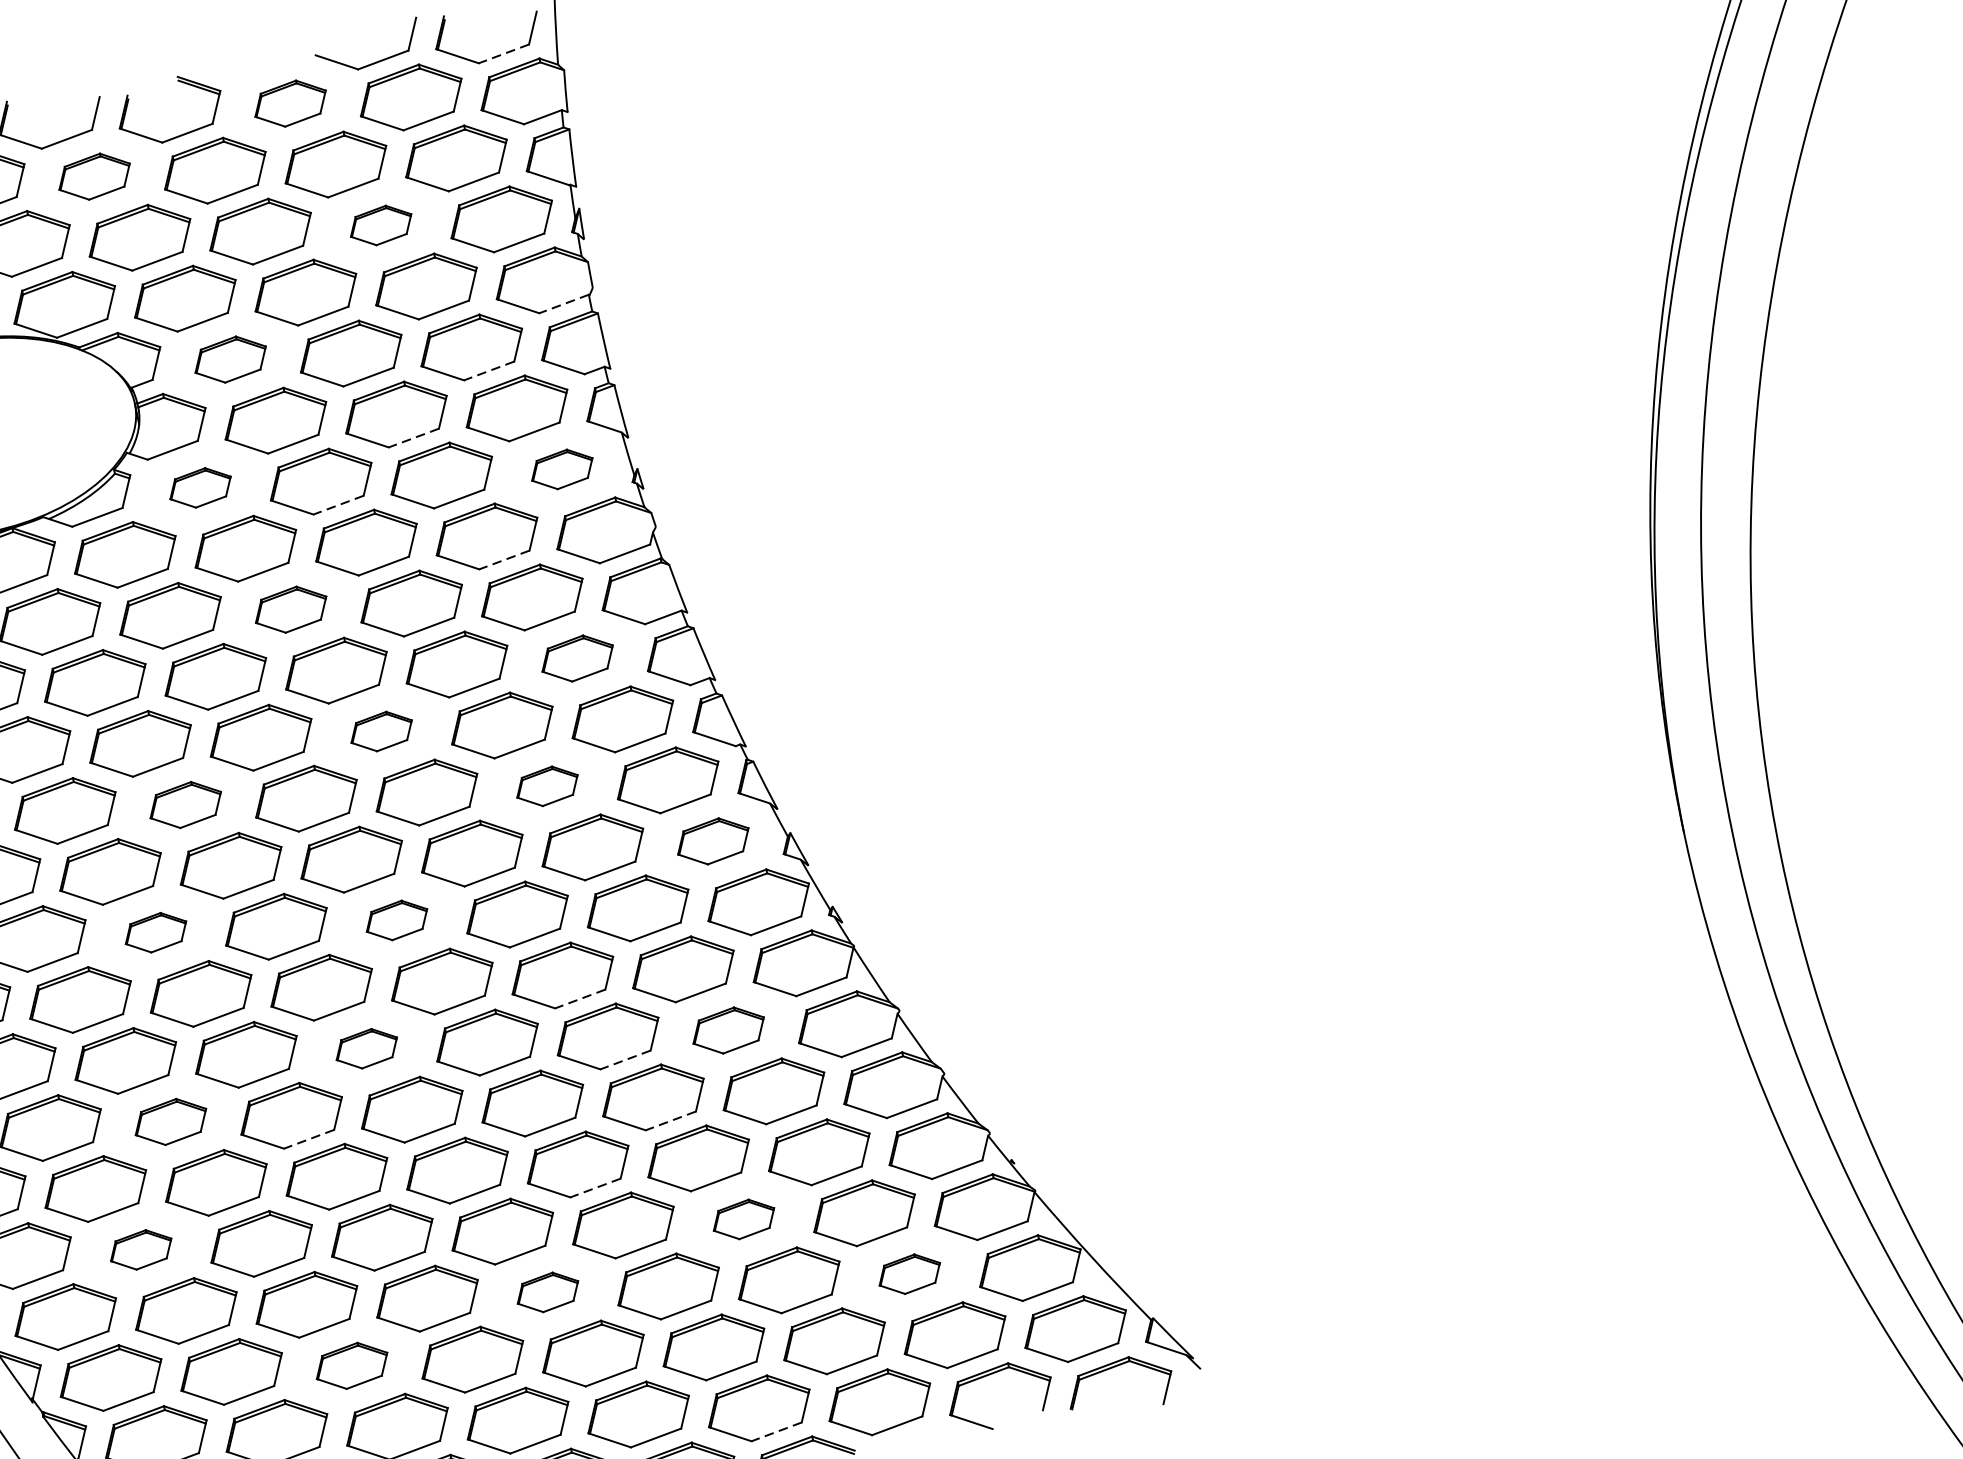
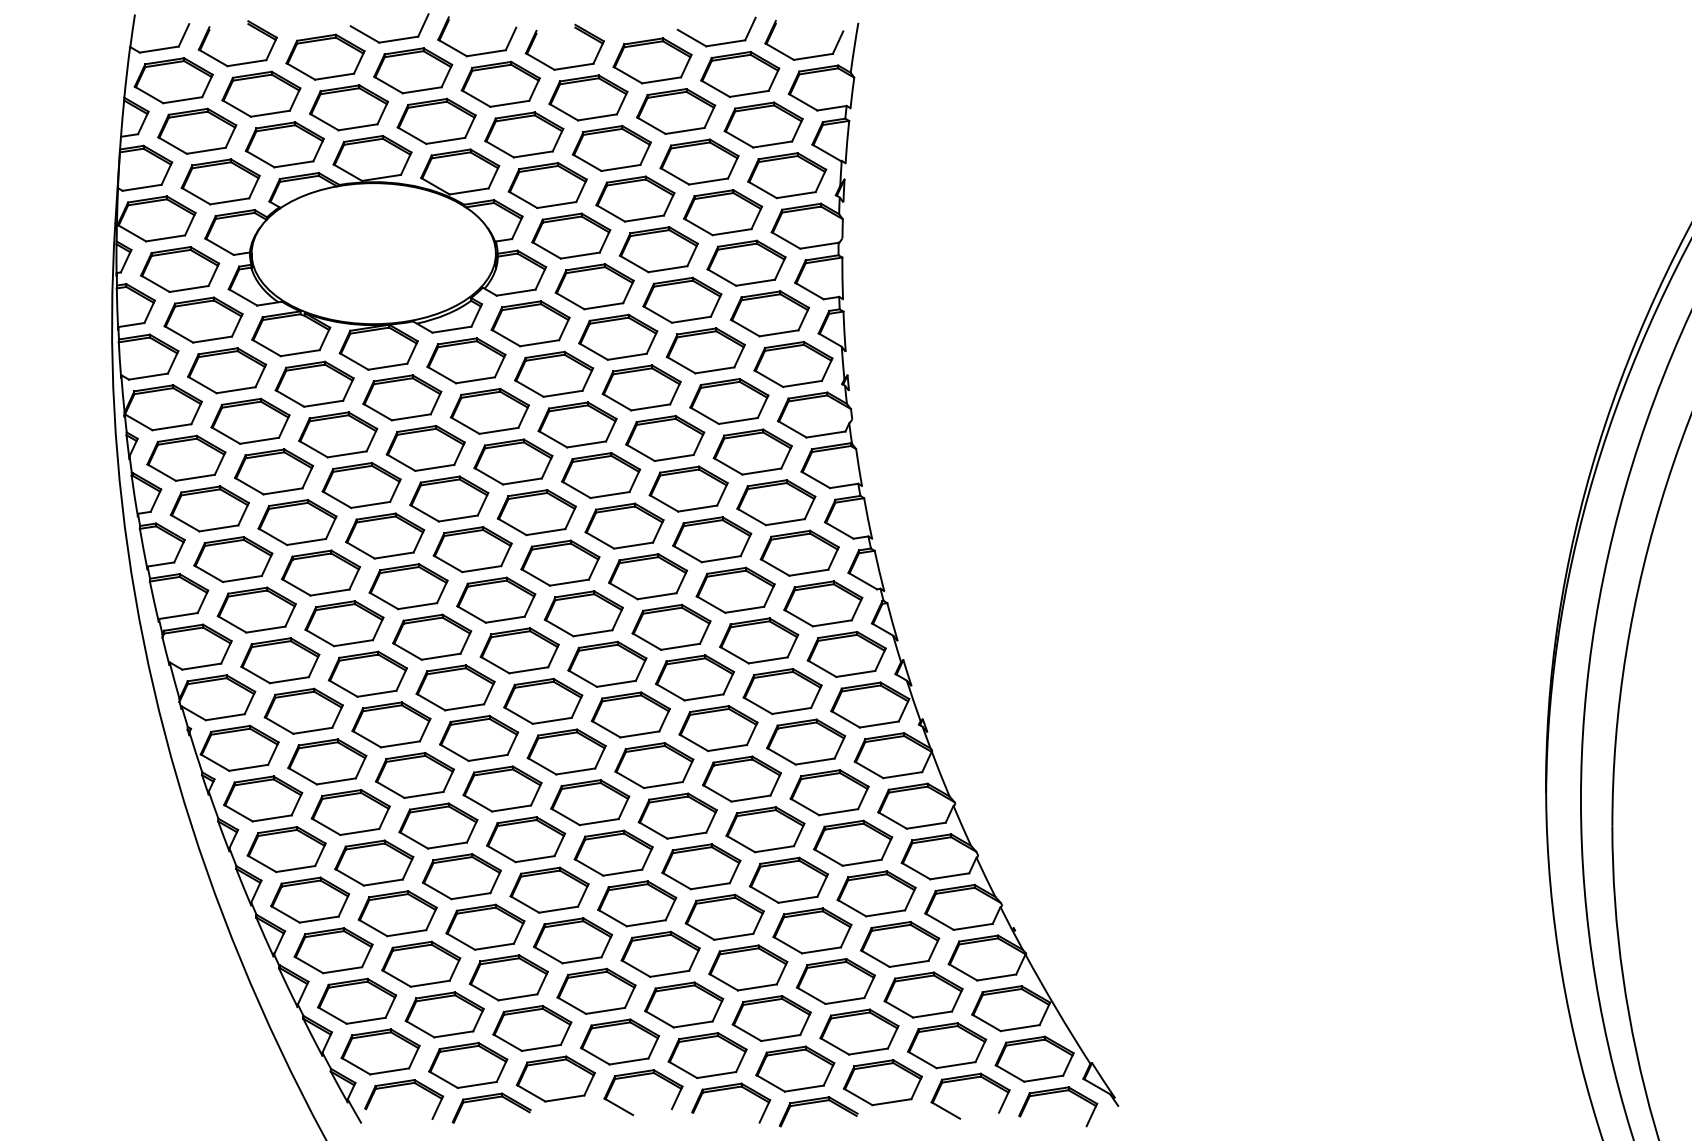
line: (503, 53) -> (813, 56), dashed -> solid
part: (290, 103) -> (652, 60), size x1.43
part: (94, 175) -> (500, 83), size x1.43
part: (380, 224) -> (699, 161), size x1.67
line: (562, 303) -> (818, 245), dashed -> solid
part: (230, 358) -> (571, 235), size x1.43
line: (489, 370) -> (755, 282), dashed -> solid
line: (413, 437) -> (691, 319), dashed -> solid
part: (562, 469) -> (793, 364), size x1.67
part: (200, 487) -> (530, 323), size x1.67
line: (338, 504) -> (627, 356), dashed -> solid
line: (504, 559) -> (738, 420), dashed -> solid
part: (290, 609) -> (577, 424), size x1.43
part: (577, 658) -> (776, 502), size x1.43
part: (381, 730) -> (624, 525), size x1.67
part: (547, 785) -> (735, 589), size x1.67
part: (185, 804) -> (472, 549), size x1.43
part: (713, 841) -> (846, 654), size x1.43
part: (396, 919) -> (607, 663), size x1.67
part: (156, 931) -> (432, 636), size x1.67
line: (580, 999) -> (727, 748), dashed -> solid
part: (728, 1030) -> (829, 792), size x1.43
part: (366, 1048) -> (566, 751), size x1.67
line: (626, 1059) -> (751, 798), dashed -> solid
line: (670, 1121) -> (774, 849), dashed -> solid
part: (170, 1122) -> (414, 775), size x1.43
line: (308, 1139) -> (511, 808), dashed -> solid
line: (595, 1188) -> (710, 886), dashed -> solid
part: (743, 1218) -> (812, 930), size x1.67
part: (141, 1249) -> (374, 862), size x1.67
part: (909, 1273) -> (923, 994), size x1.67
part: (547, 1291) -> (660, 953), size x1.67
part: (351, 1365) -> (508, 977), size x1.43
line: (776, 1431) -> (804, 1088), dashed -> solid

